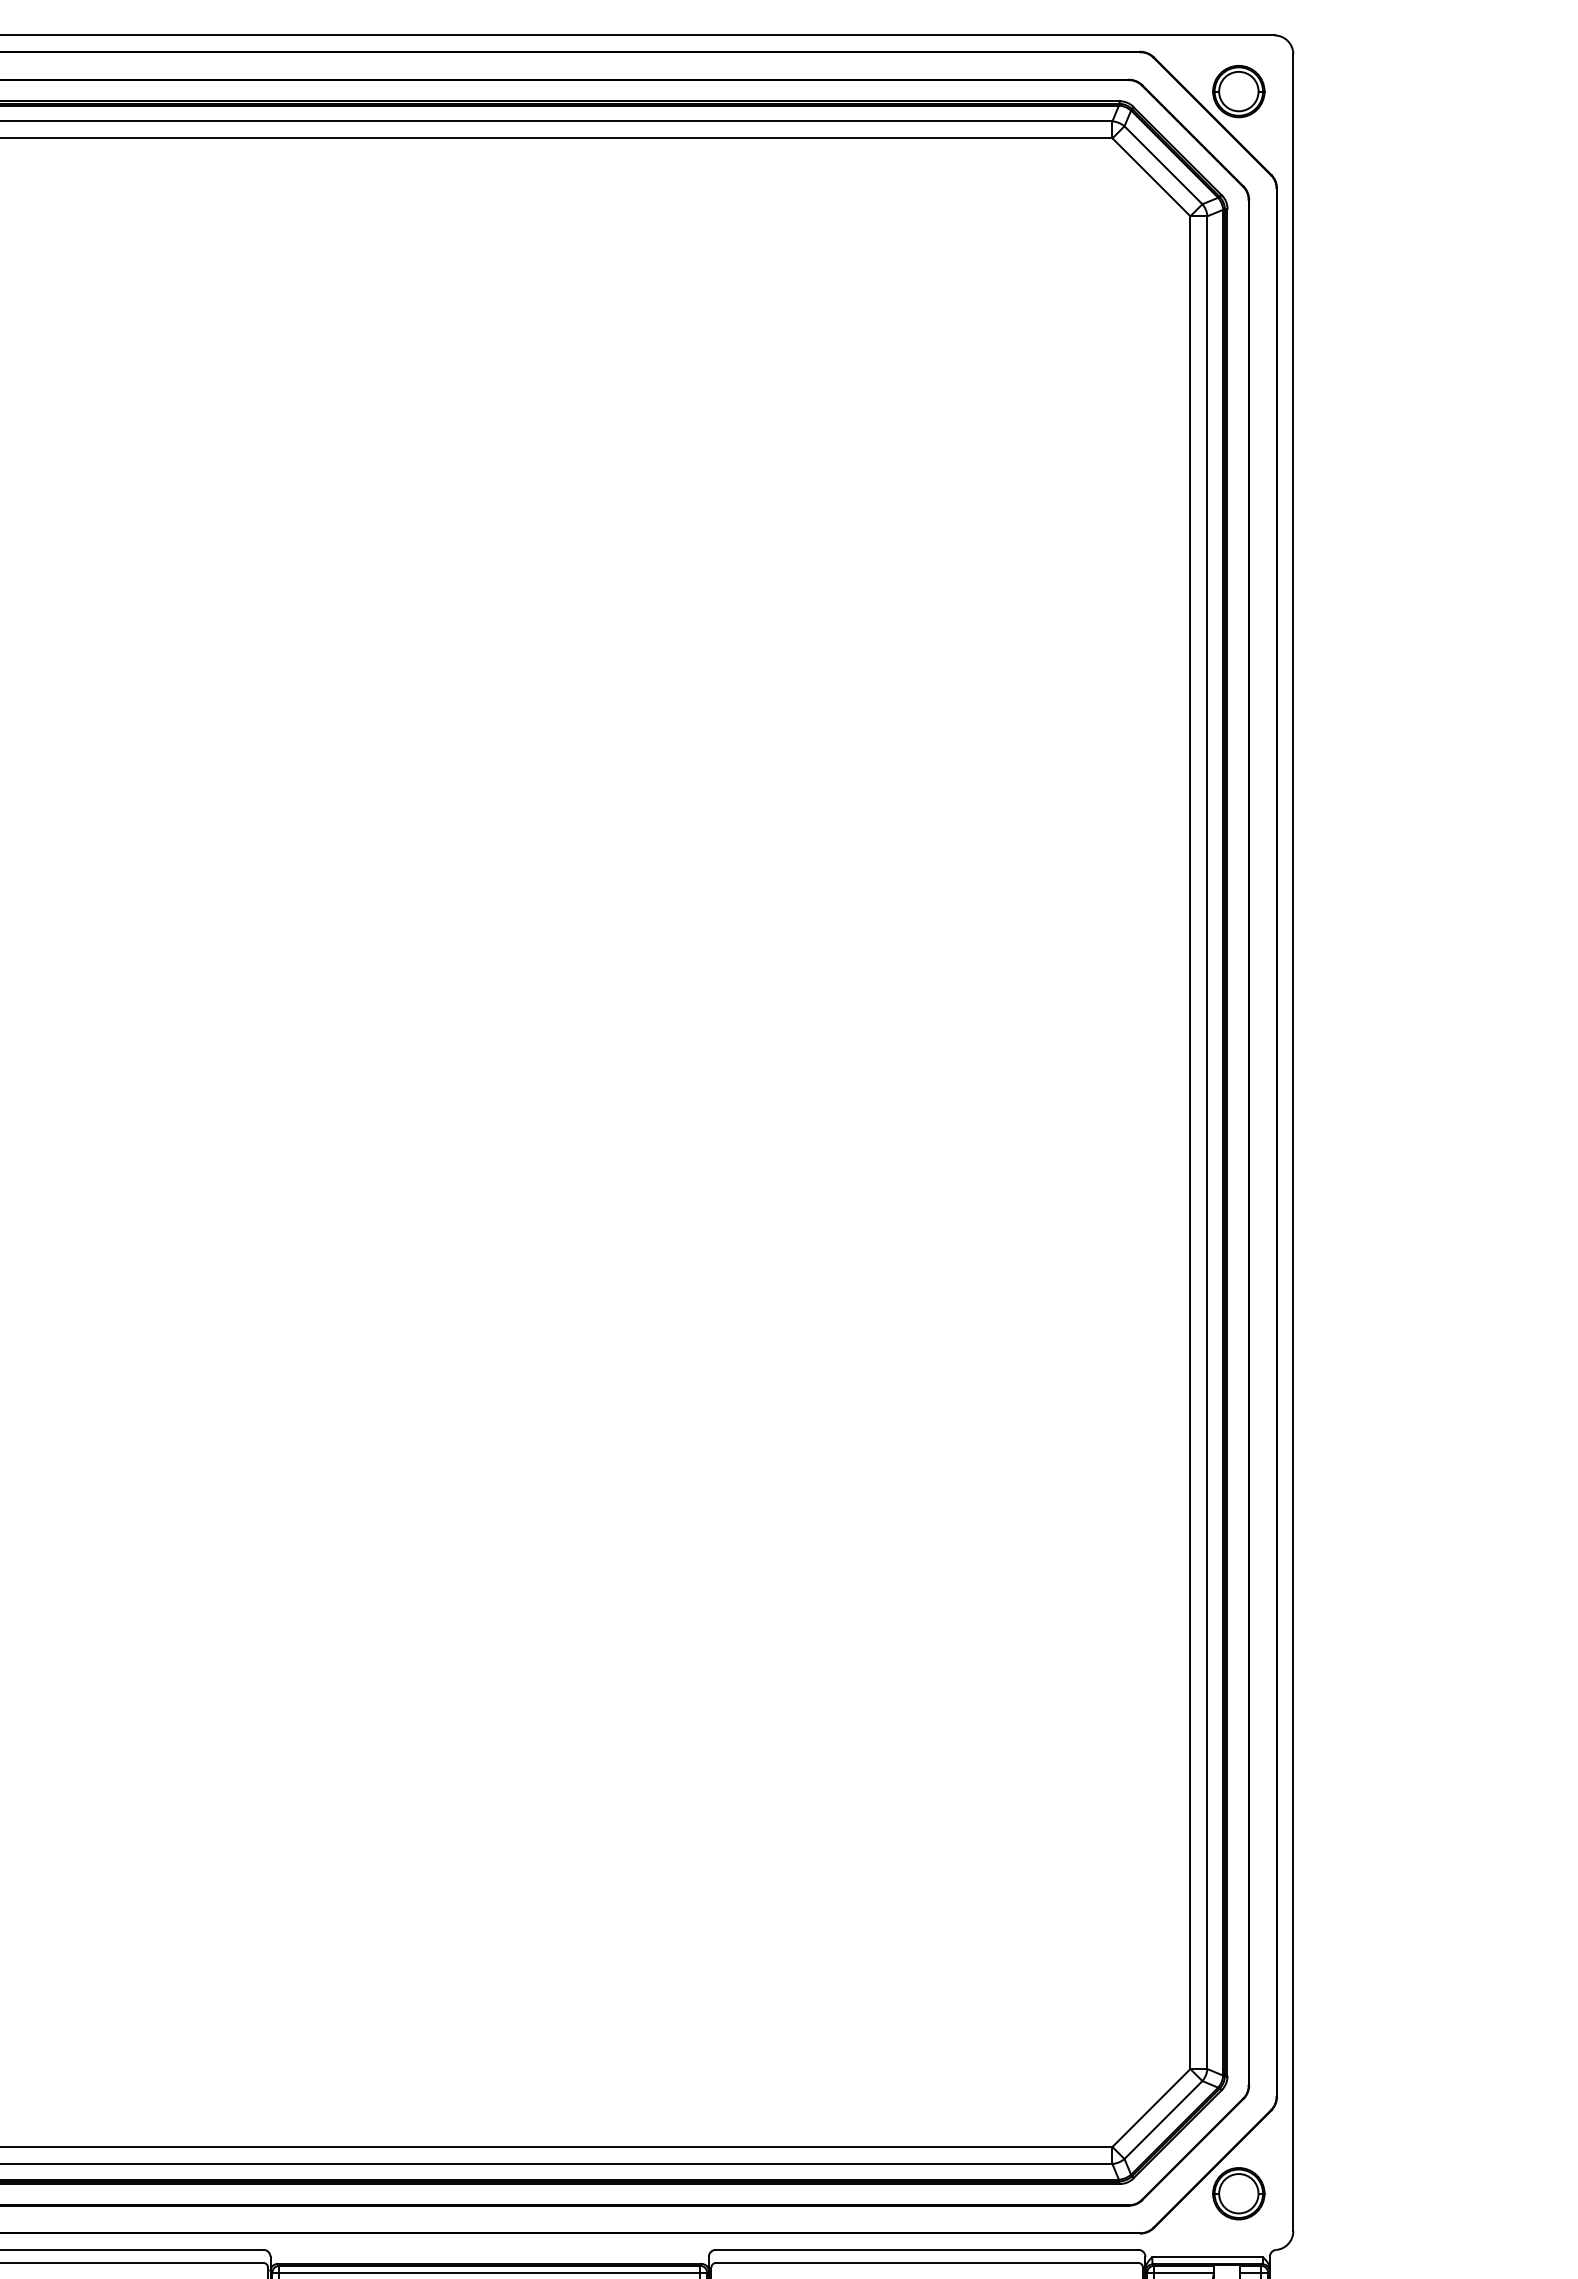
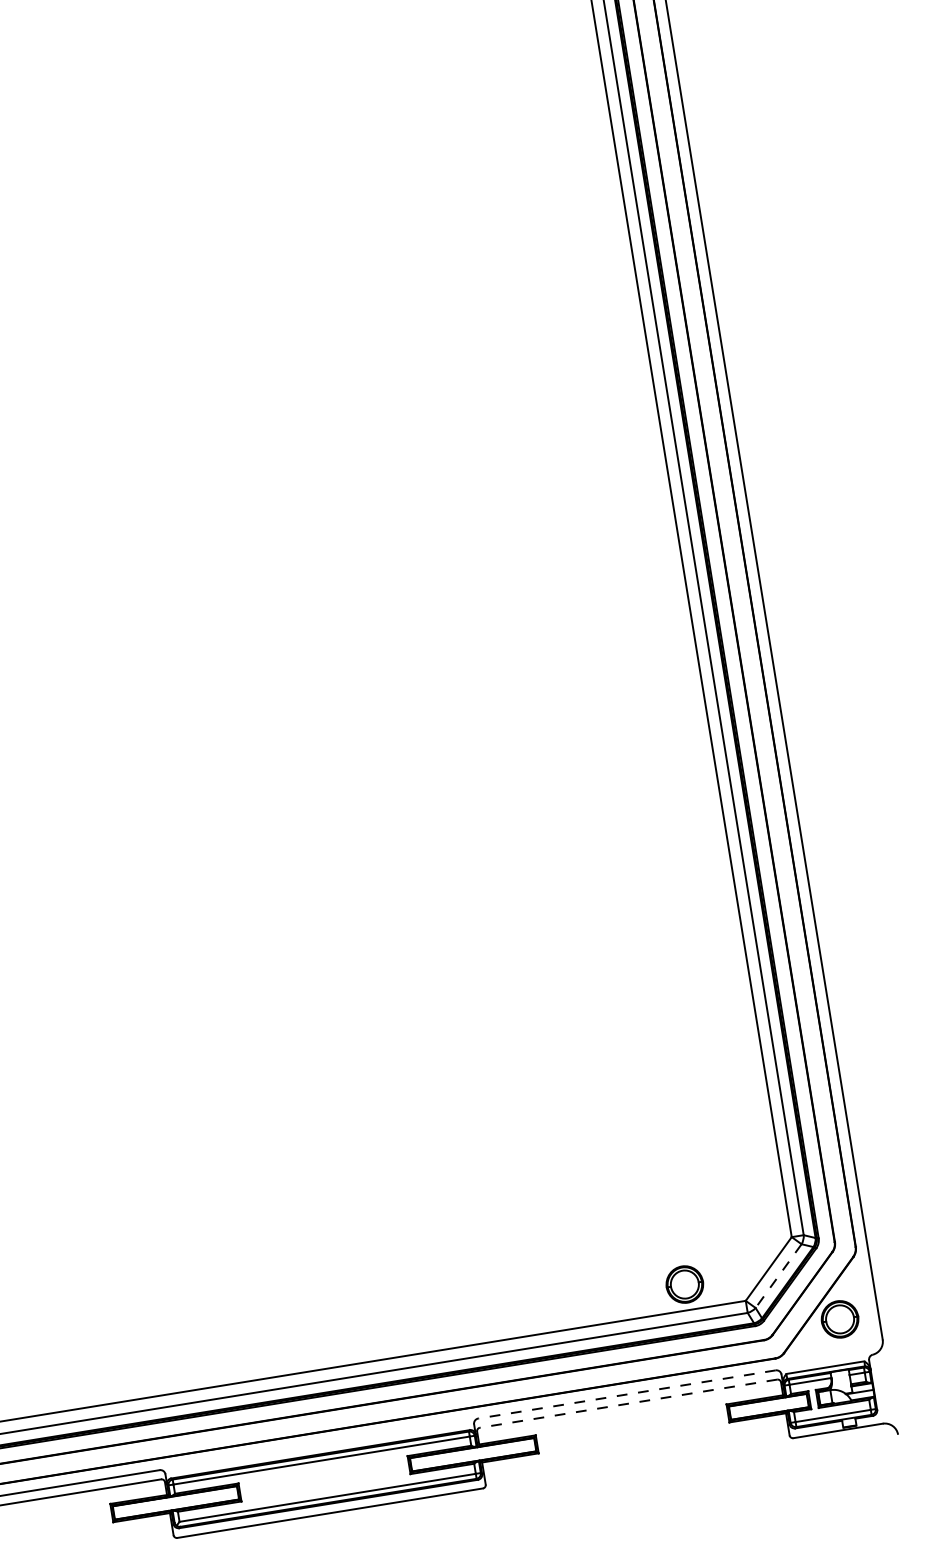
part: (1031, 2110) -> (684, 1284), added
line: (1163, 2120) -> (778, 1276), solid -> dashed
line: (926, 2249) -> (626, 1394), solid -> dashed
line: (926, 2262) -> (627, 1403), solid -> dashed

